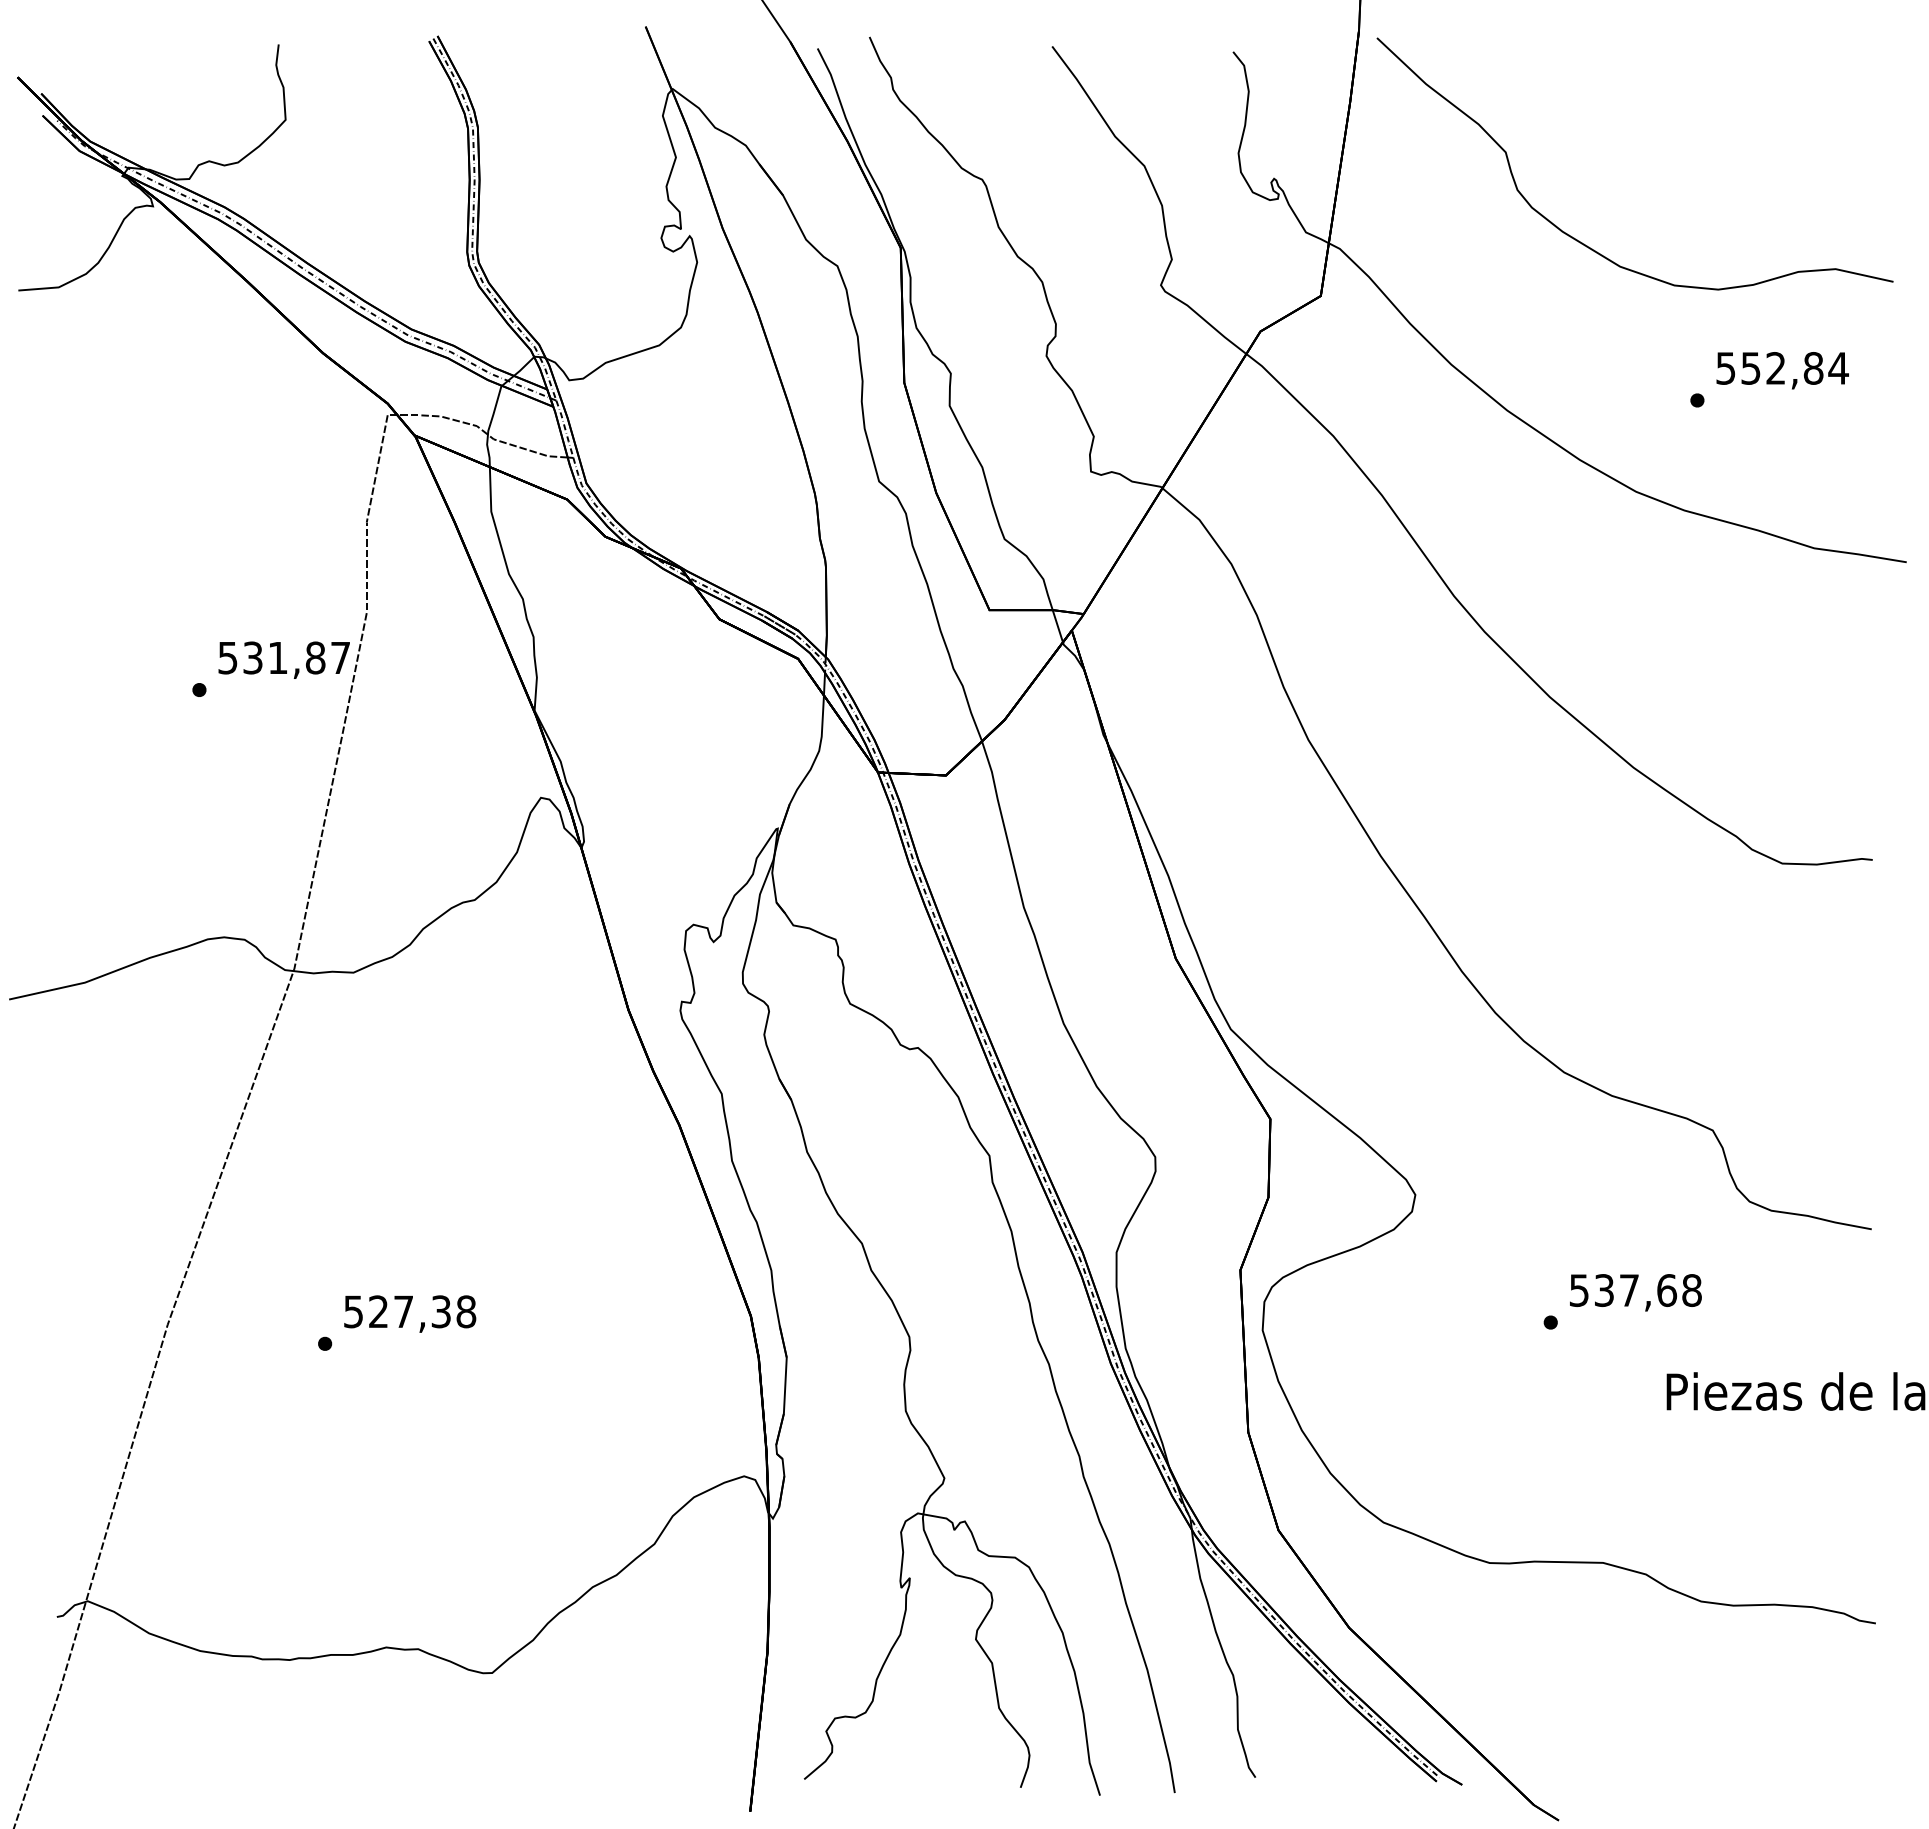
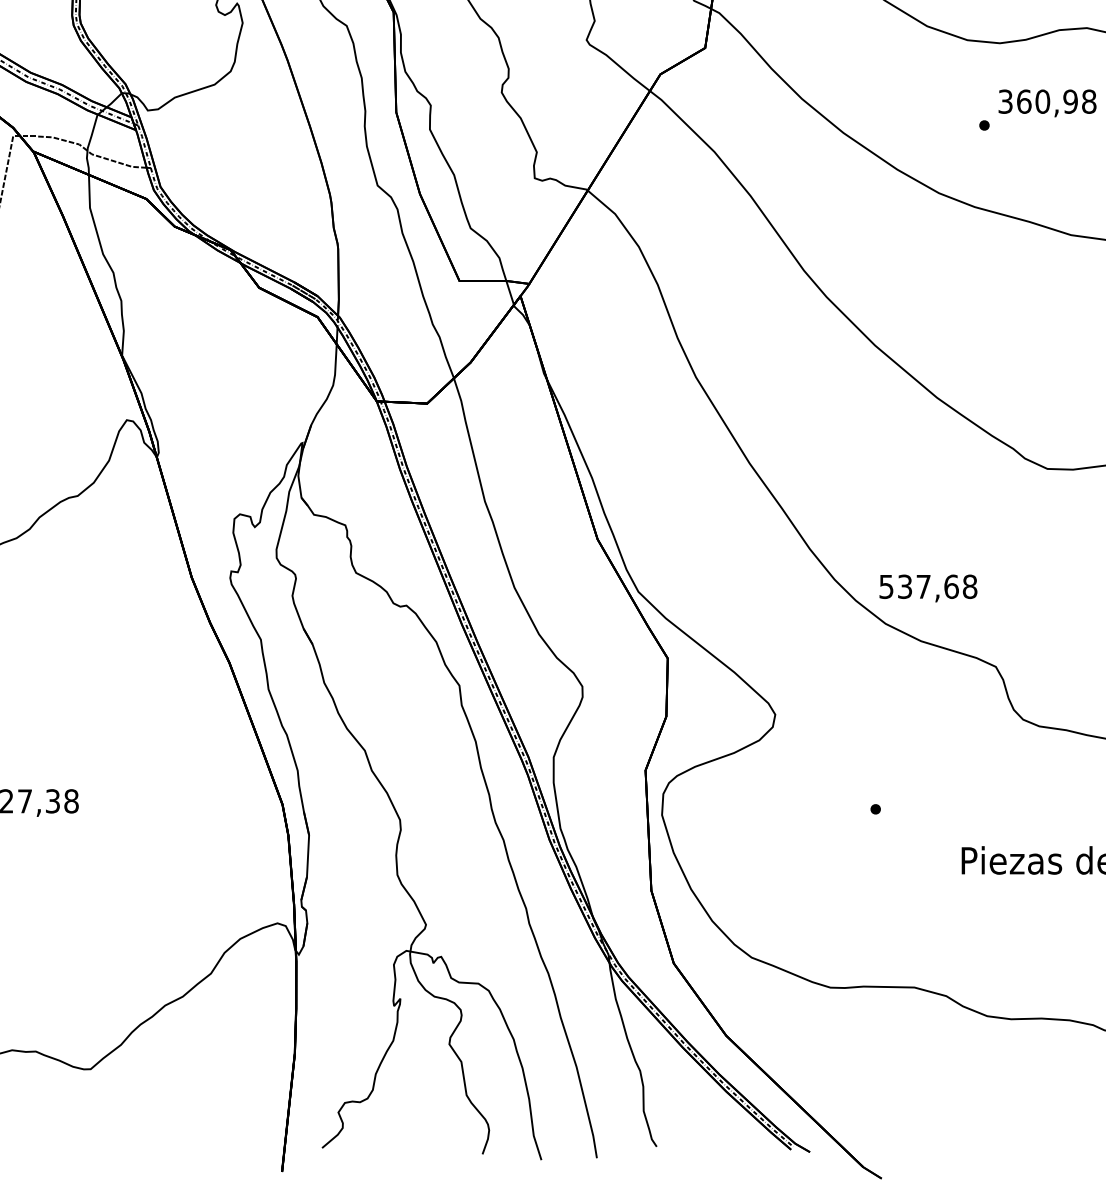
text: (1782, 368) -> (1047, 101), 552,84 -> 360,98
text: (1635, 1292) -> (928, 588), moved

